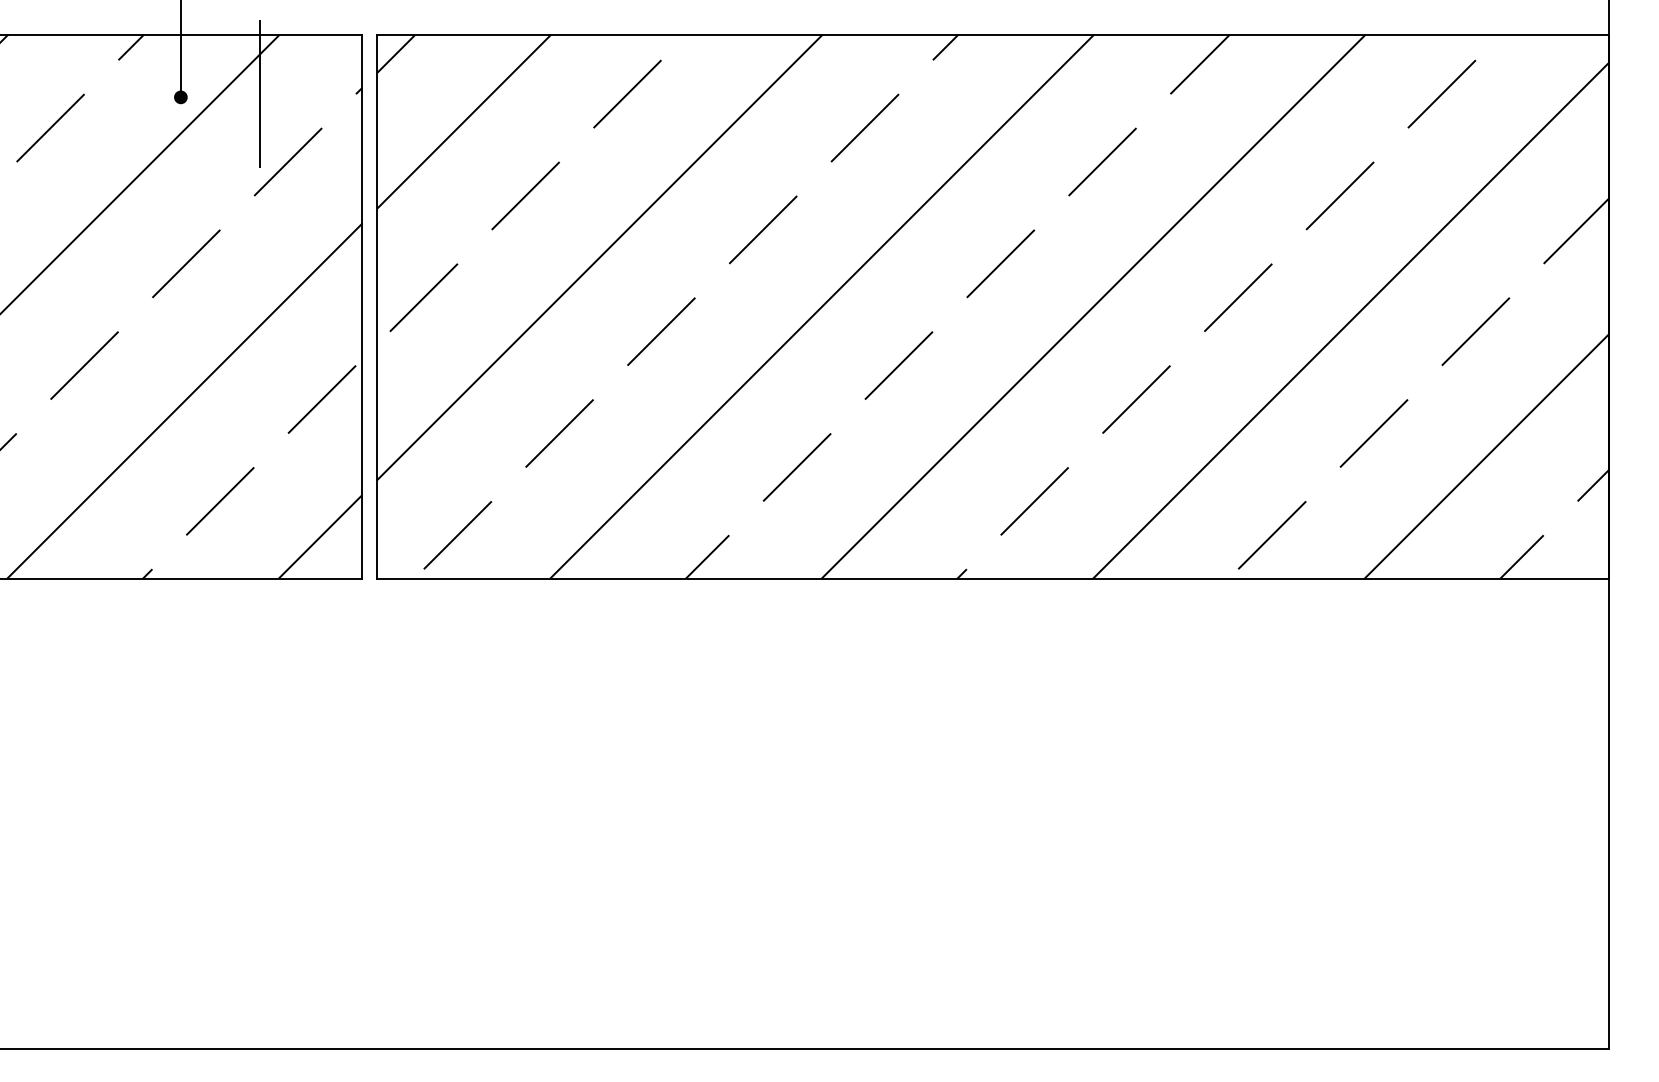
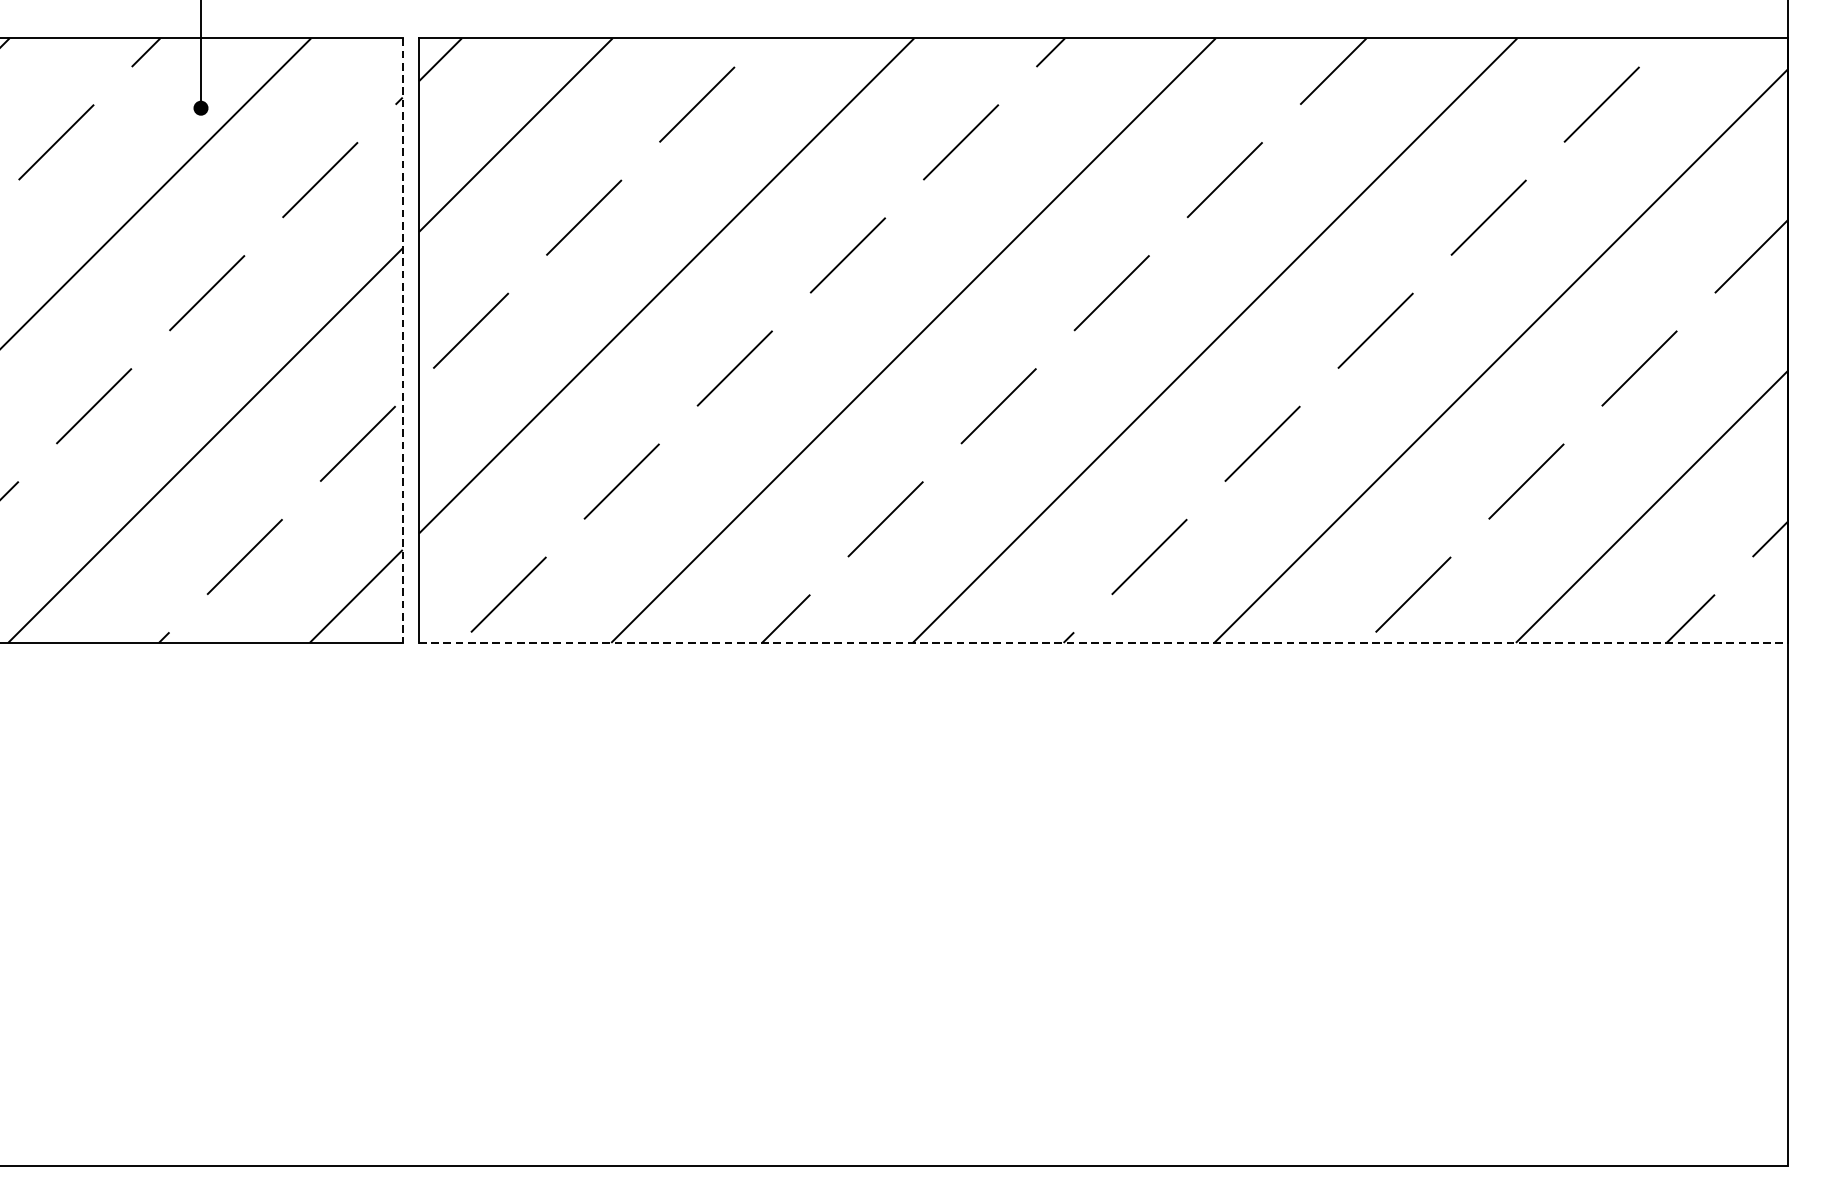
line: (259, 93) -> (288, 103), removed
line: (362, 307) -> (402, 341), solid -> dashed
line: (993, 578) -> (1103, 642), solid -> dashed

